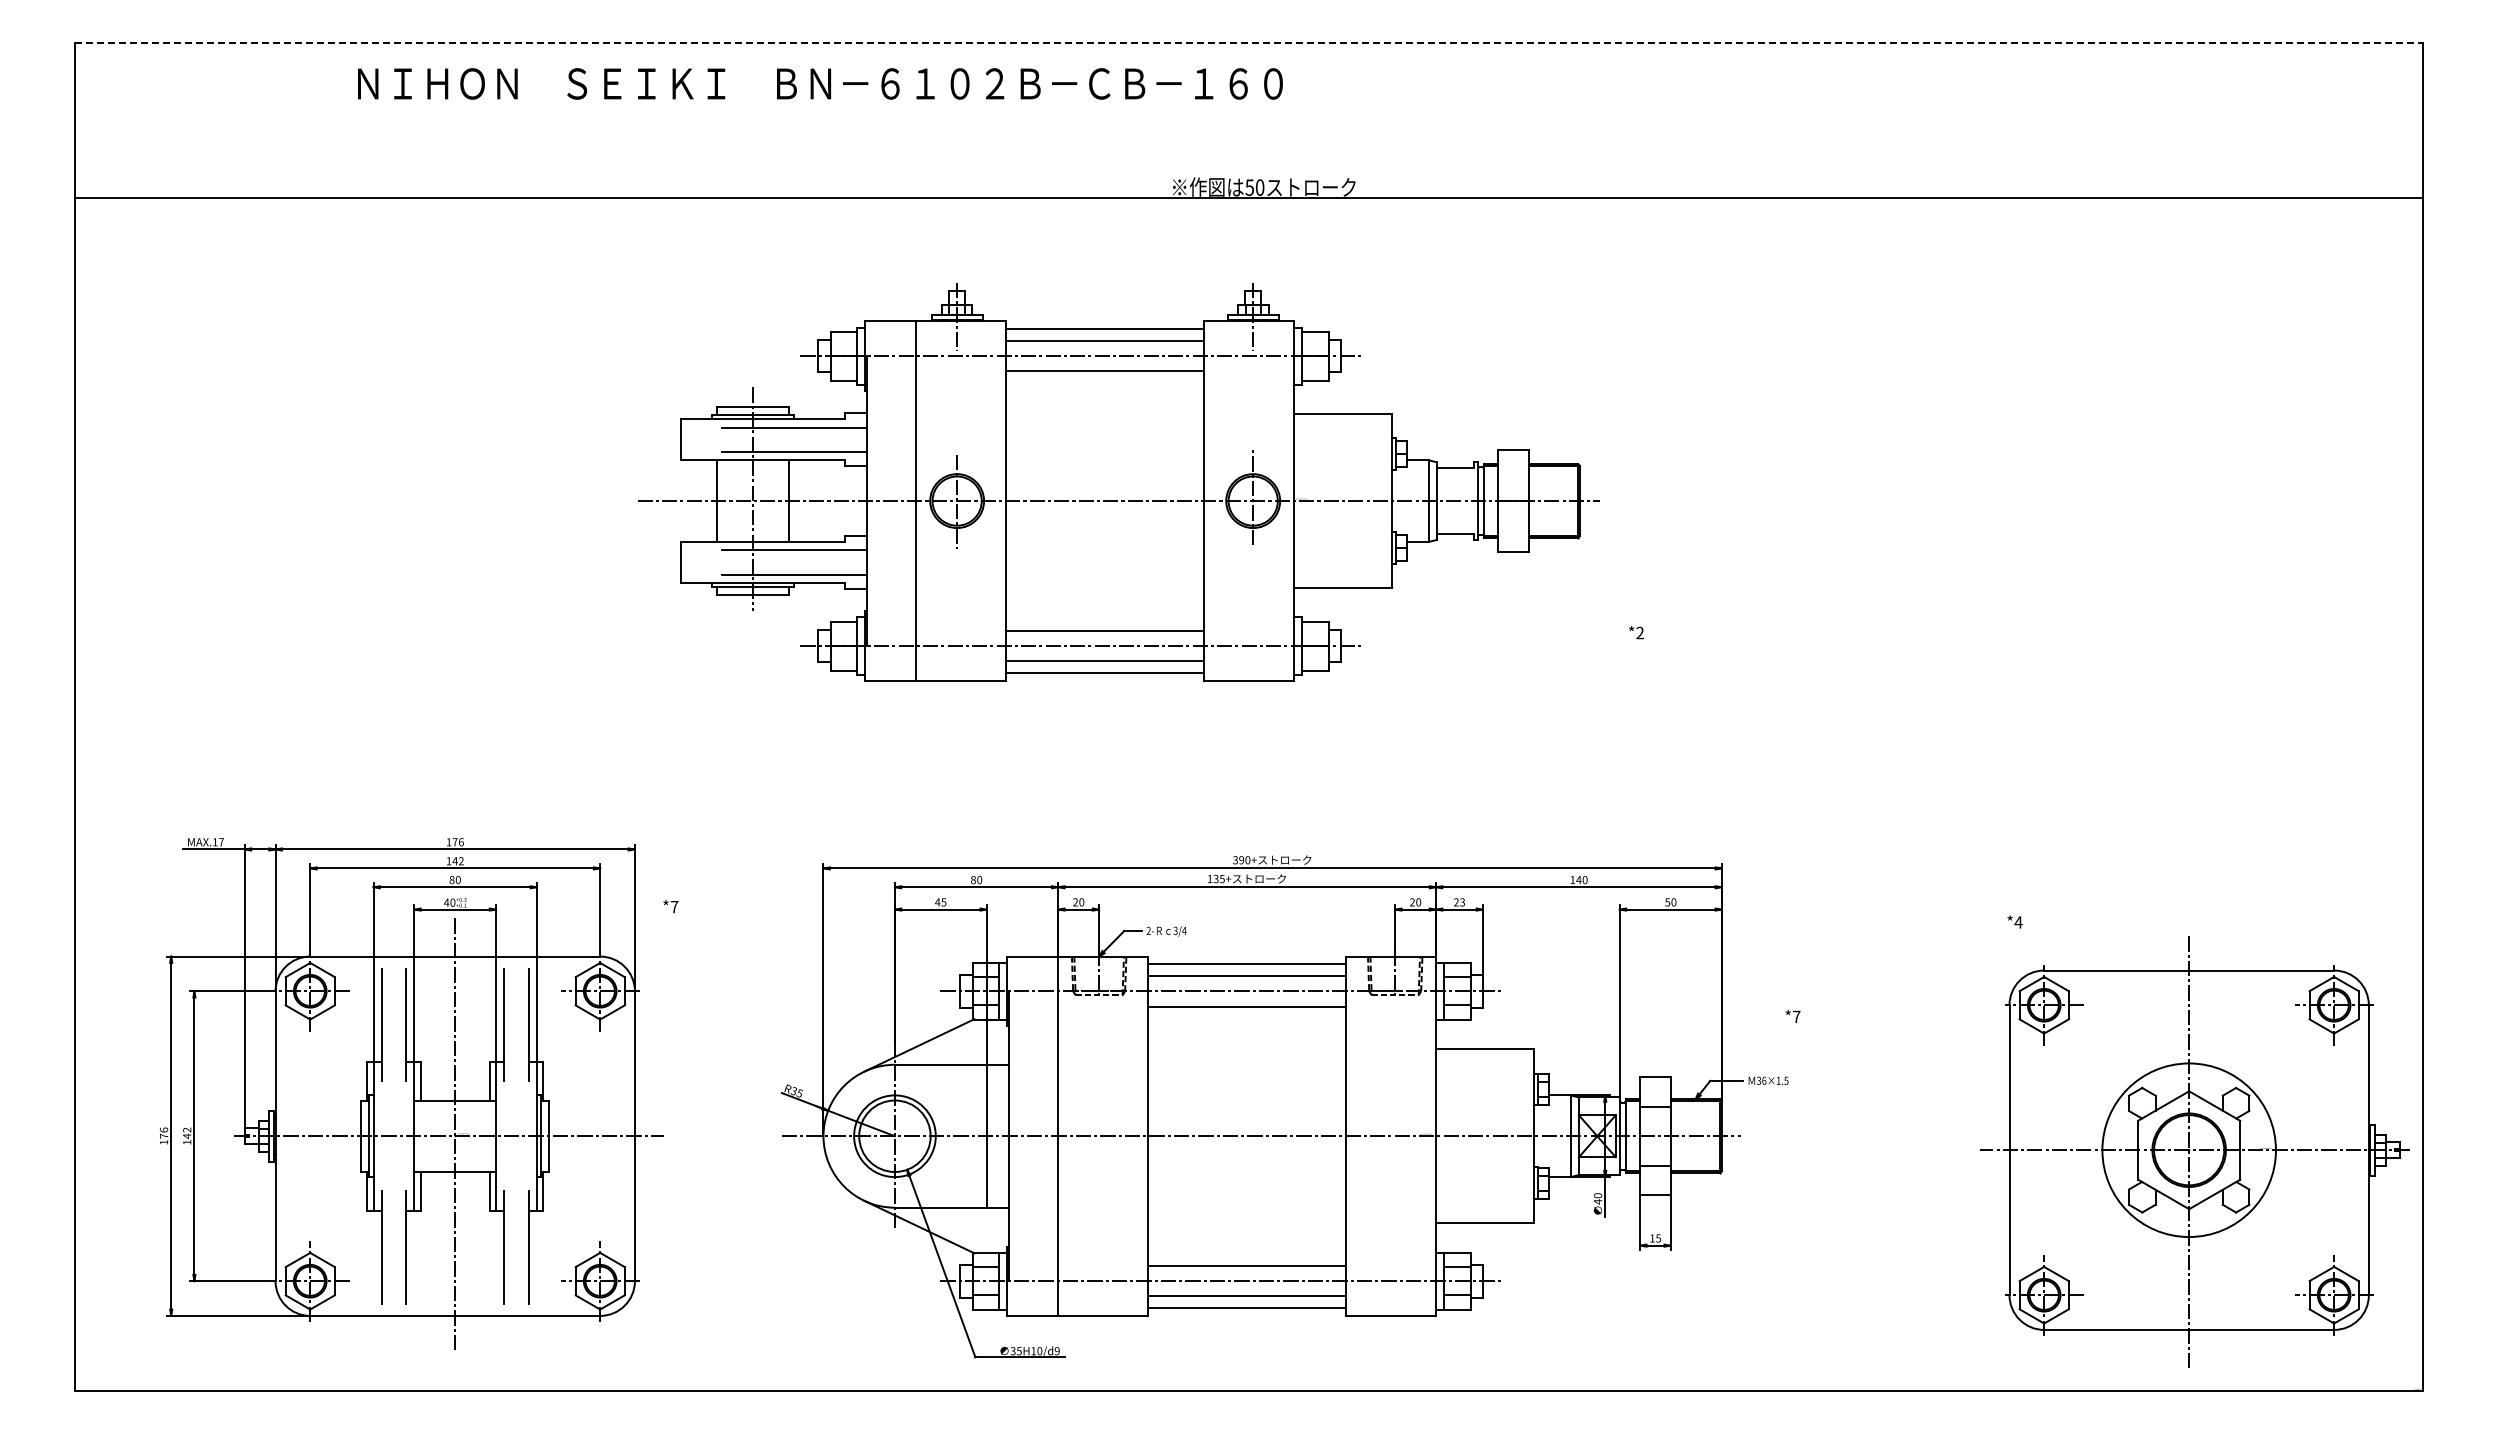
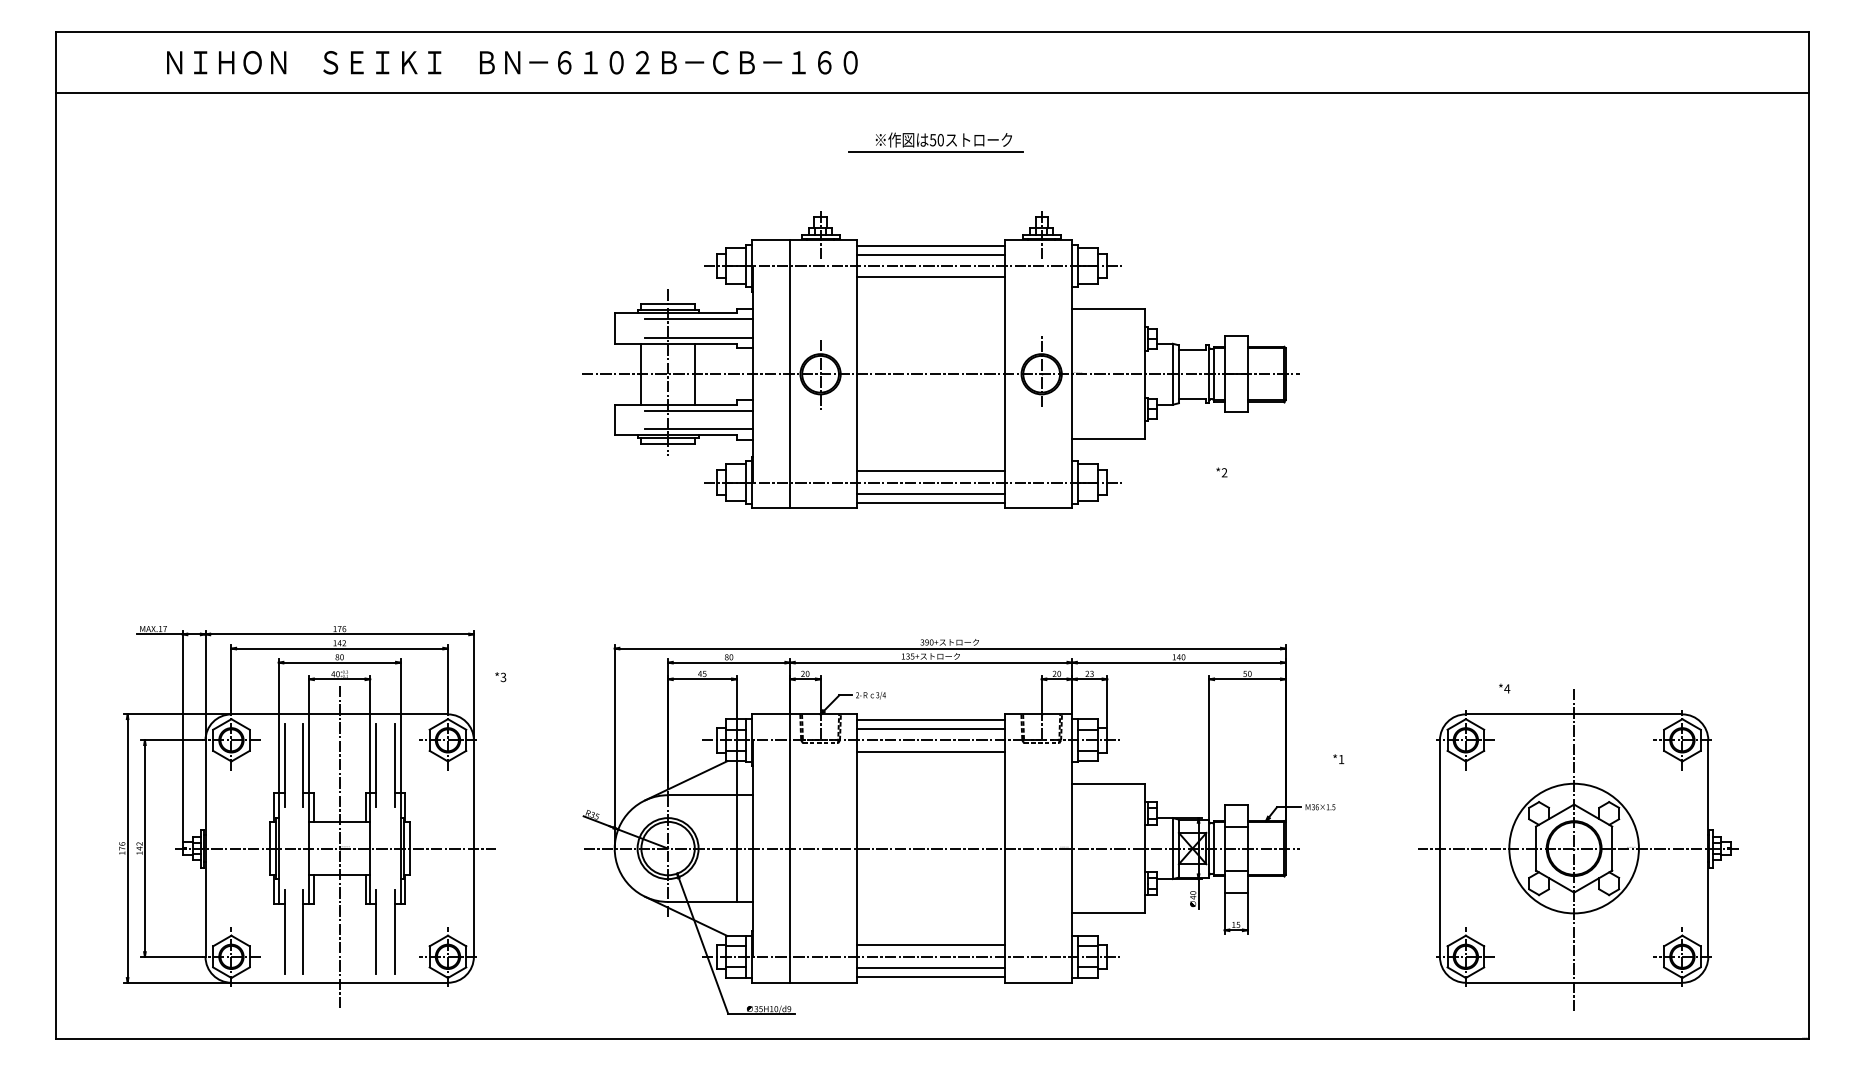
line: (1249, 43) -> (932, 32), dashed -> solid
text: (820, 83) -> (512, 62), moved
line: (1248, 197) -> (932, 93), moved
line: (1252, 204) -> (935, 152), added
part: (1118, 482) -> (941, 360), moved
text: (674, 906) -> (503, 677), *7 -> *3
text: (1796, 1016) -> (1341, 759), *7 -> *1
part: (2194, 1151) -> (1578, 849), moved

